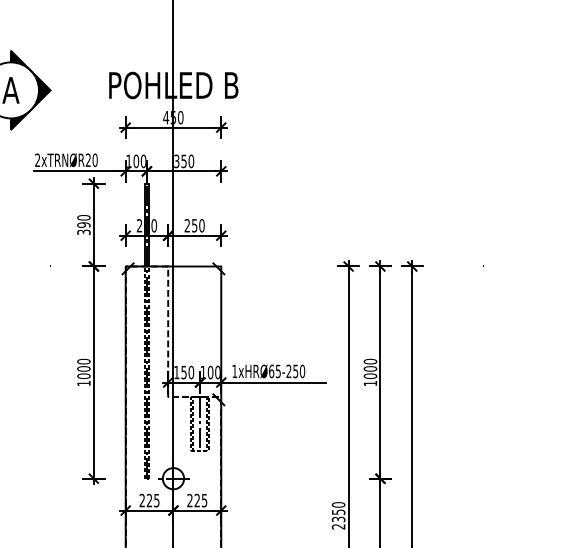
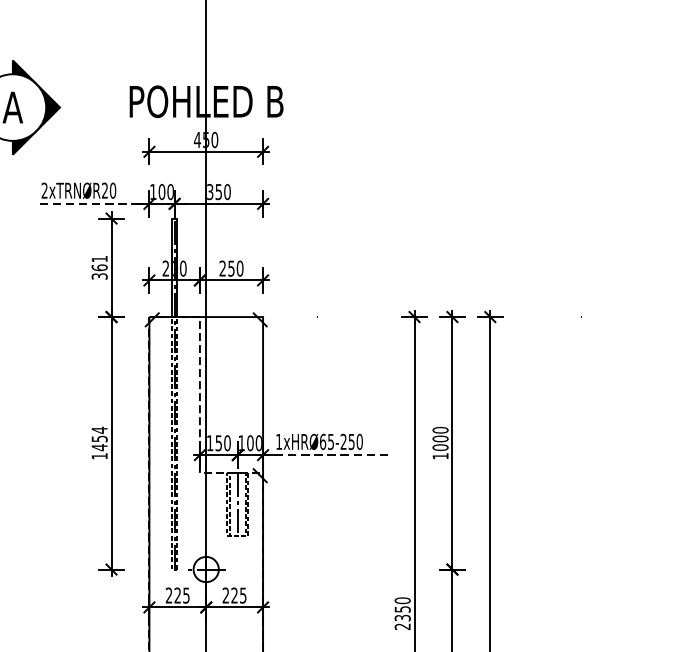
line: (80, 171) -> (95, 204), solid -> dashed
text: (83, 221) -> (99, 263), 390 -> 361
text: (83, 368) -> (99, 438), 1000 -> 1454
line: (273, 382) -> (325, 455), solid -> dashed

